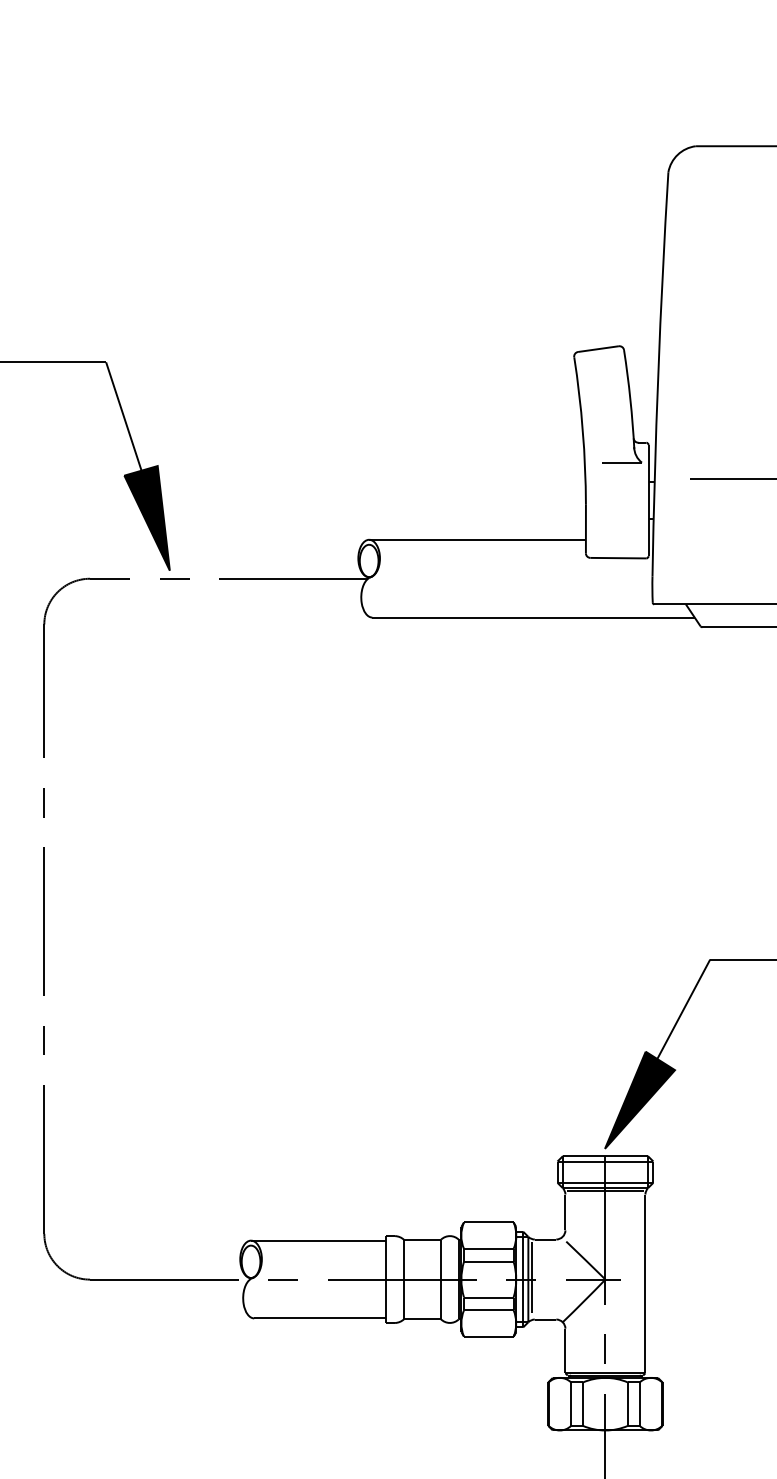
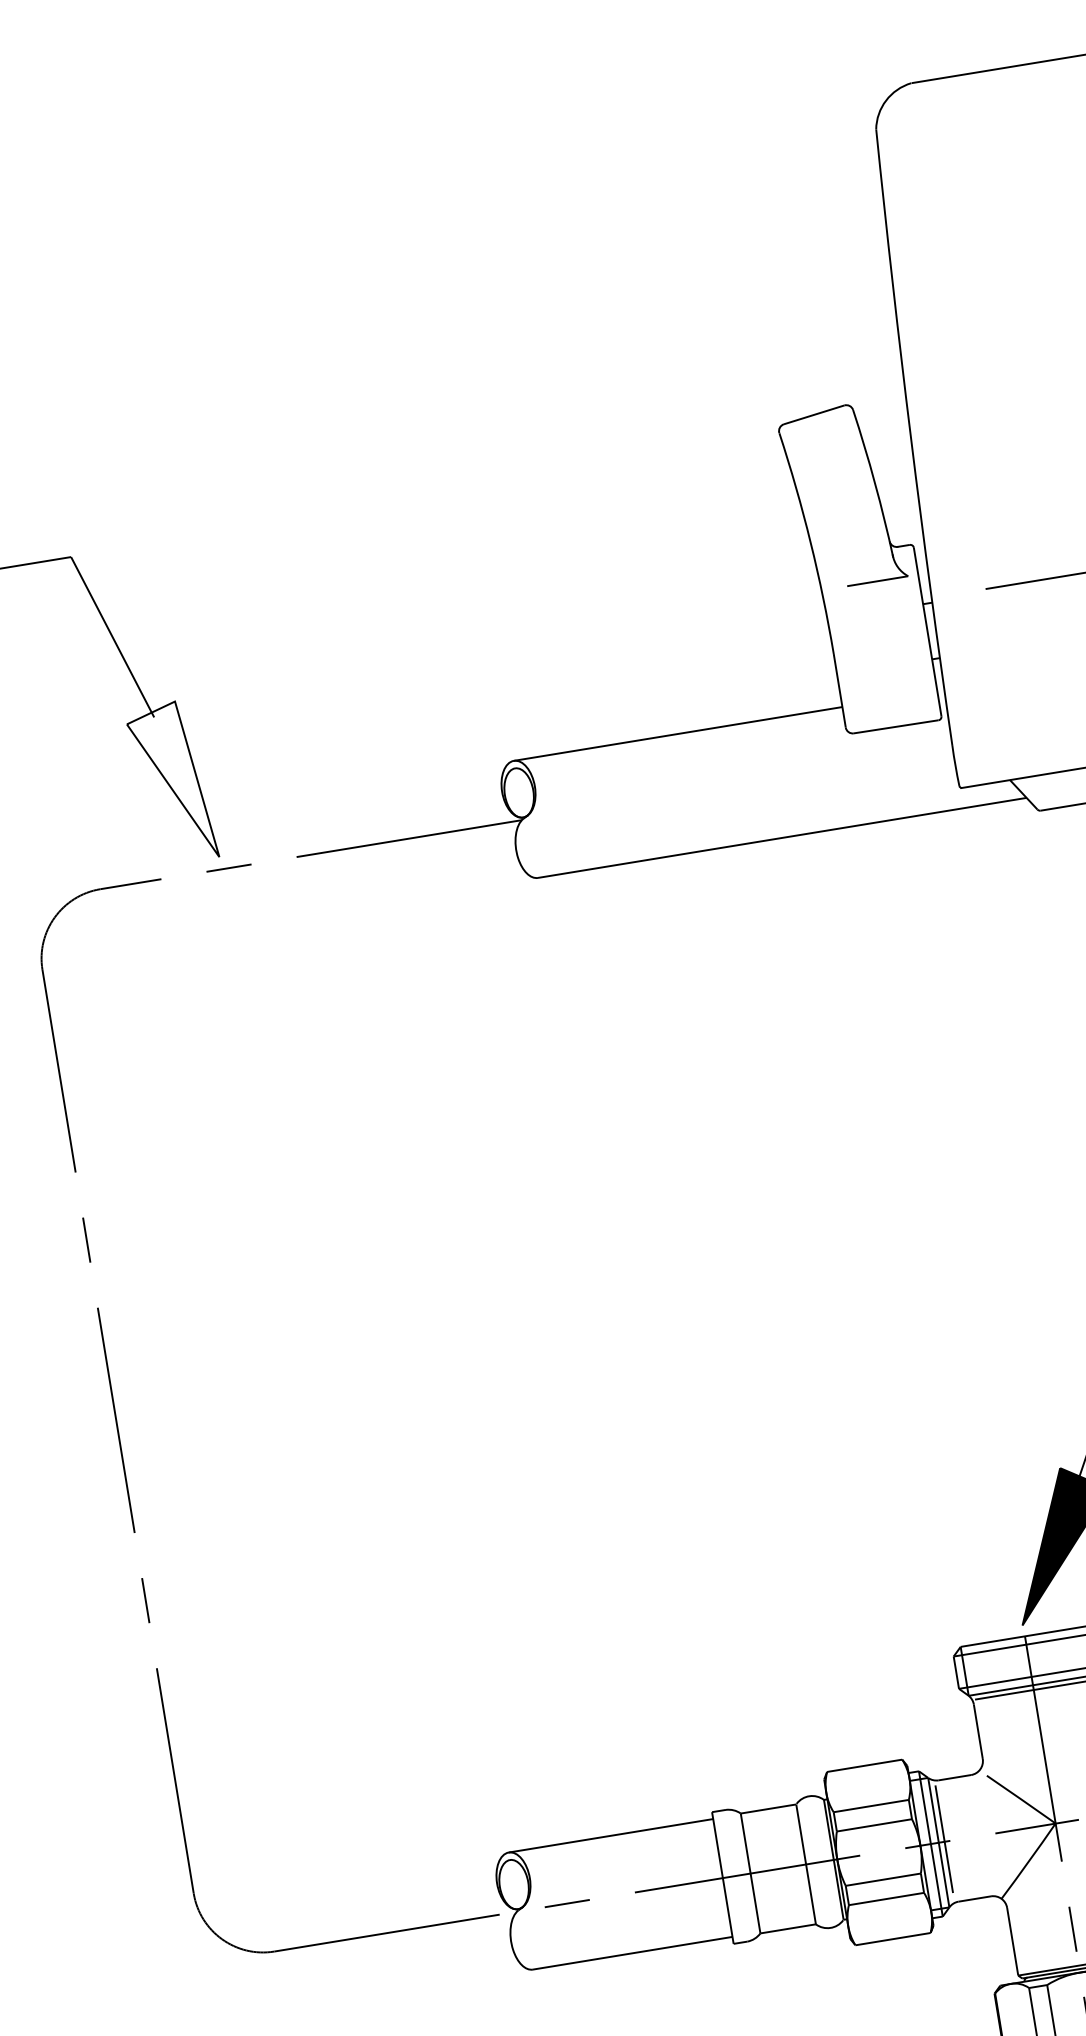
fill: (146, 518) -> (171, 783), removed

